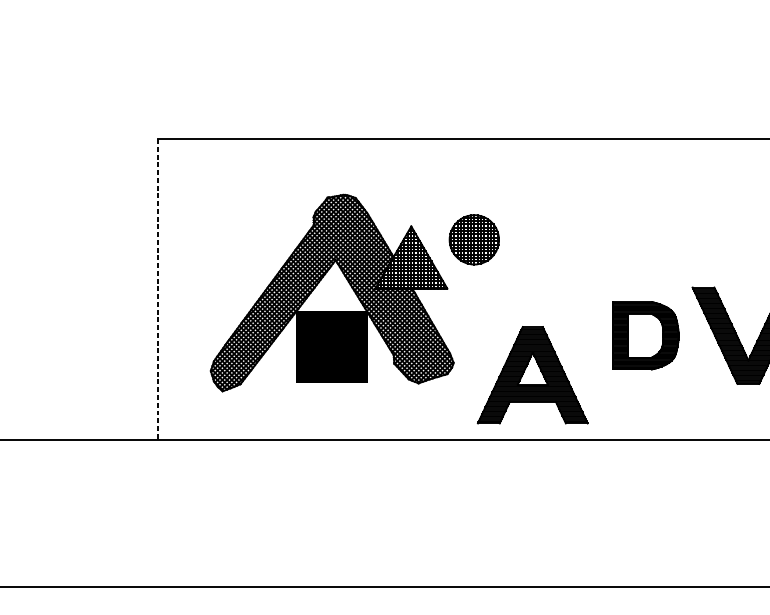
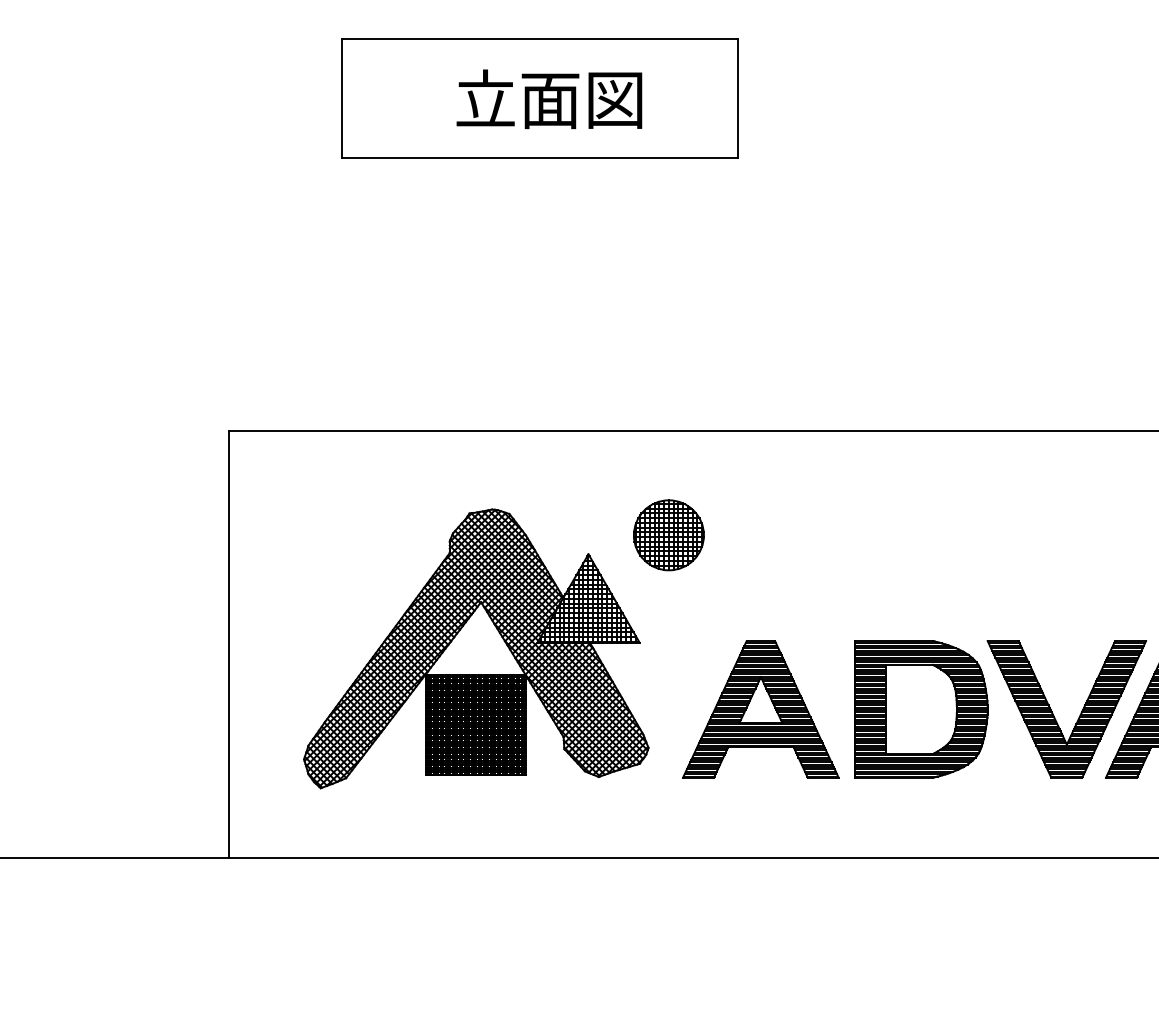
part: (474, 239) -> (668, 535), moved
line: (158, 289) -> (229, 644), dashed -> solid
part: (645, 335) -> (921, 709), size x1.43
part: (532, 375) -> (760, 709), moved

